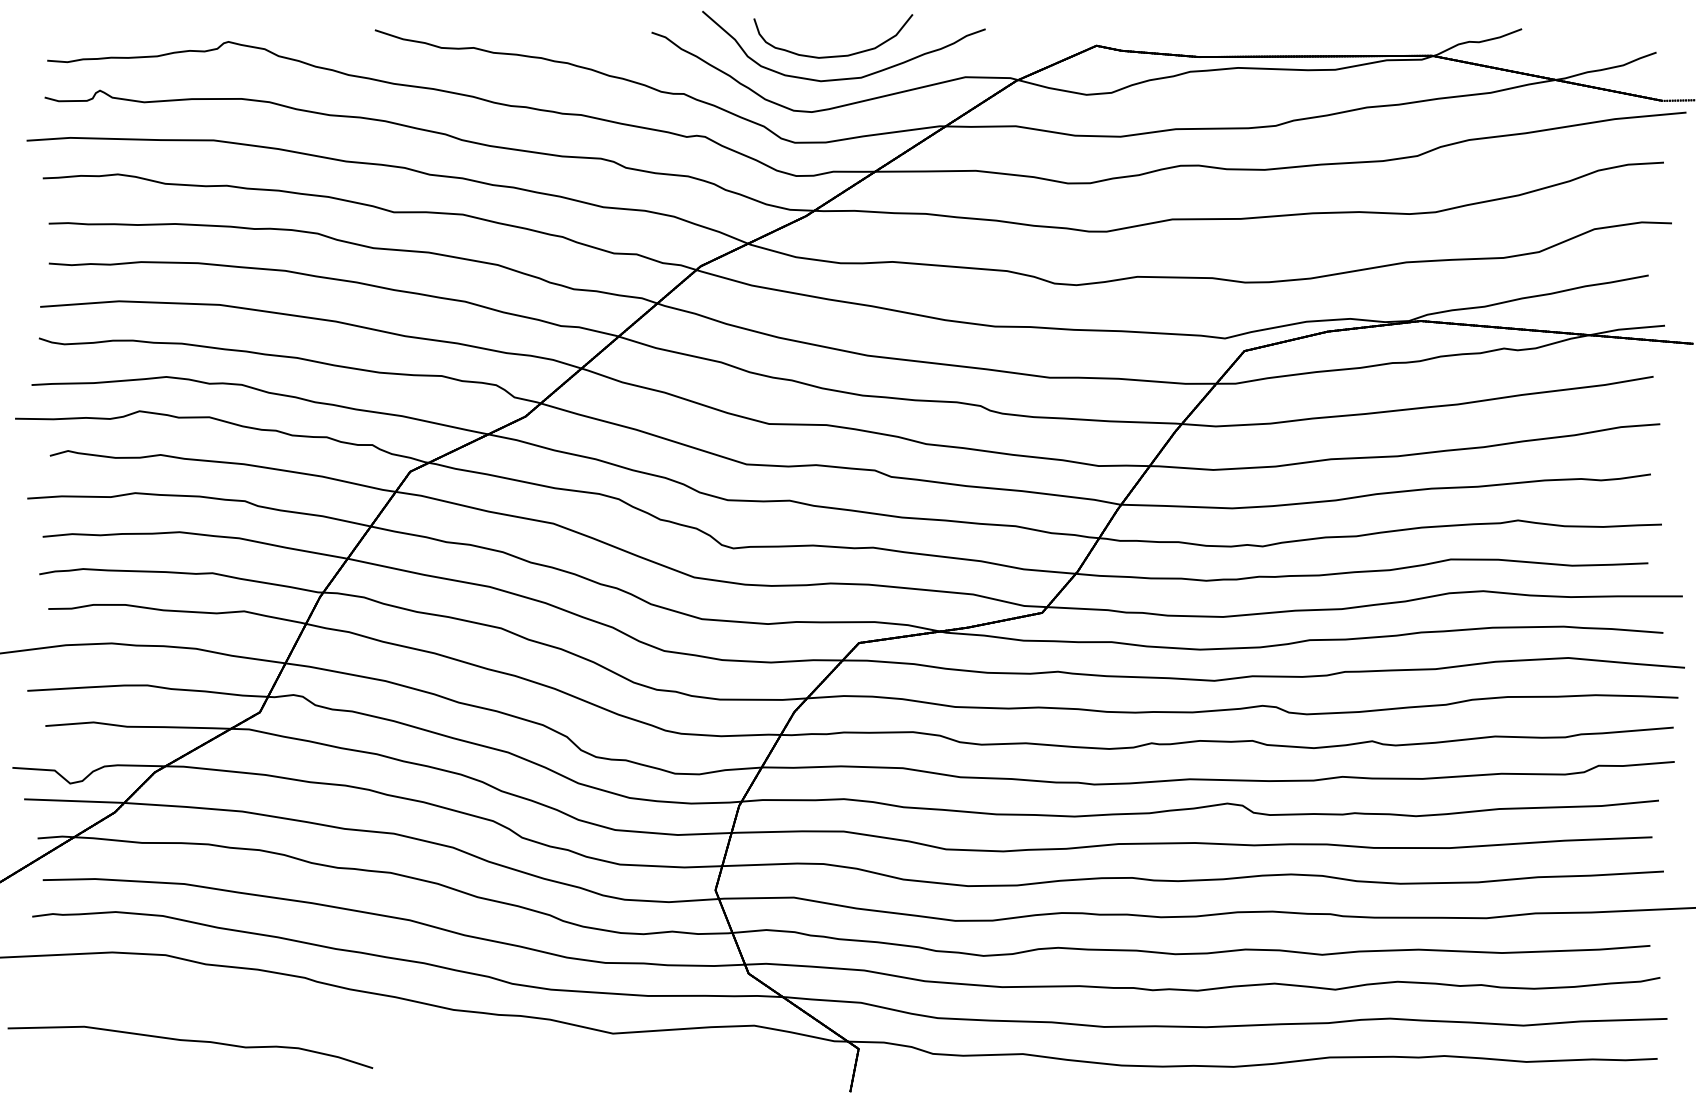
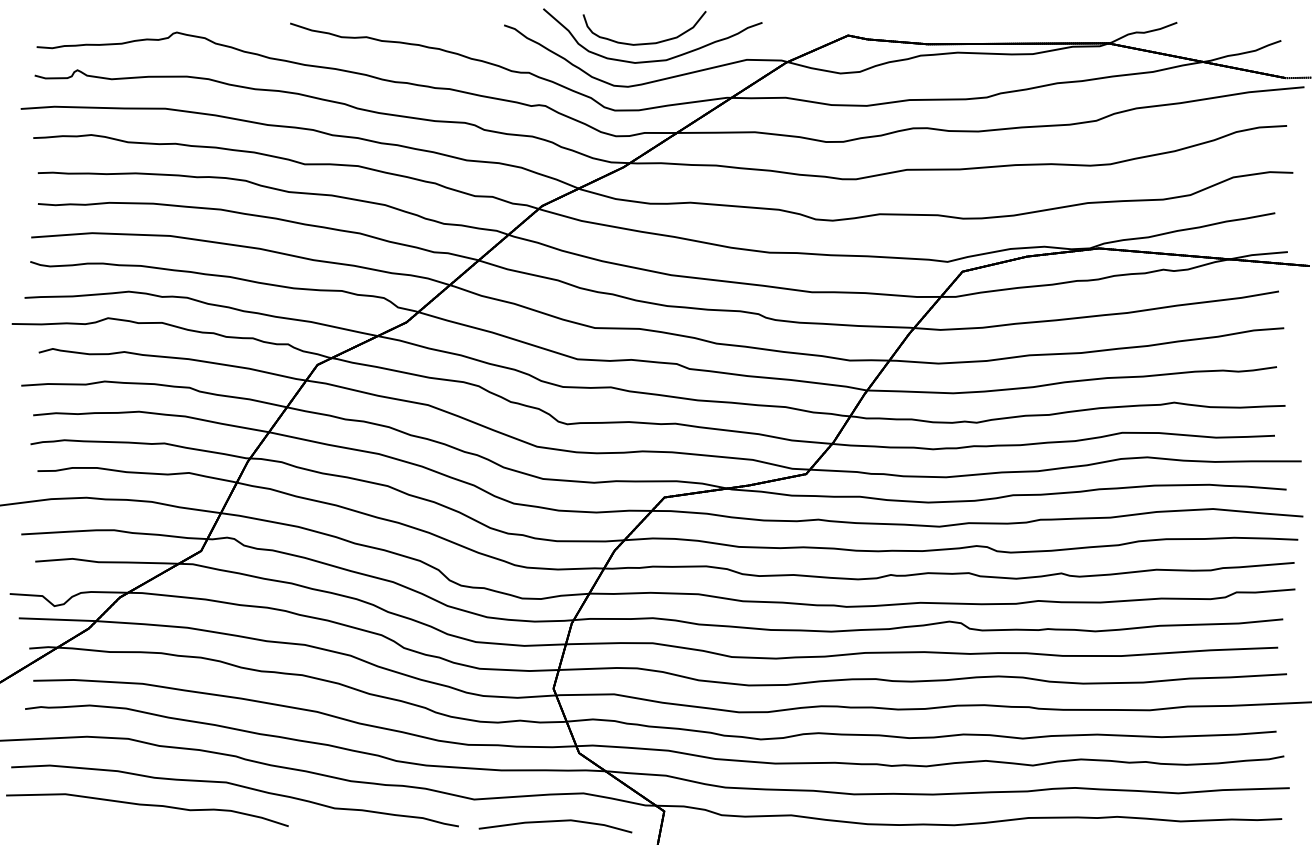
part: (415, 1032) -> (321, 798), added

